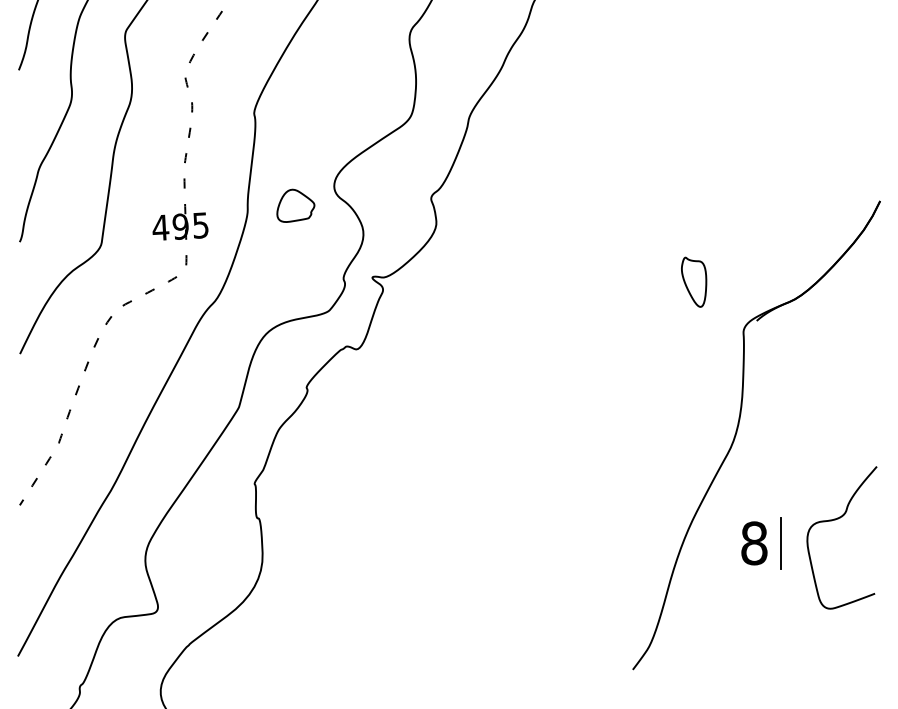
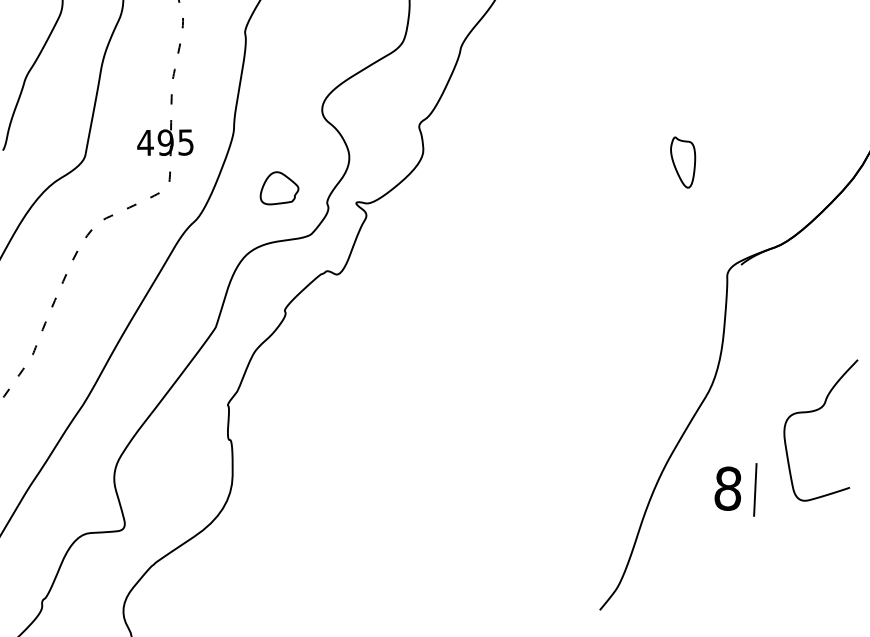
part: (295, 205) -> (279, 188), moved
part: (694, 281) -> (683, 161), moved
curve: (835, 520) -> (813, 412), moved

